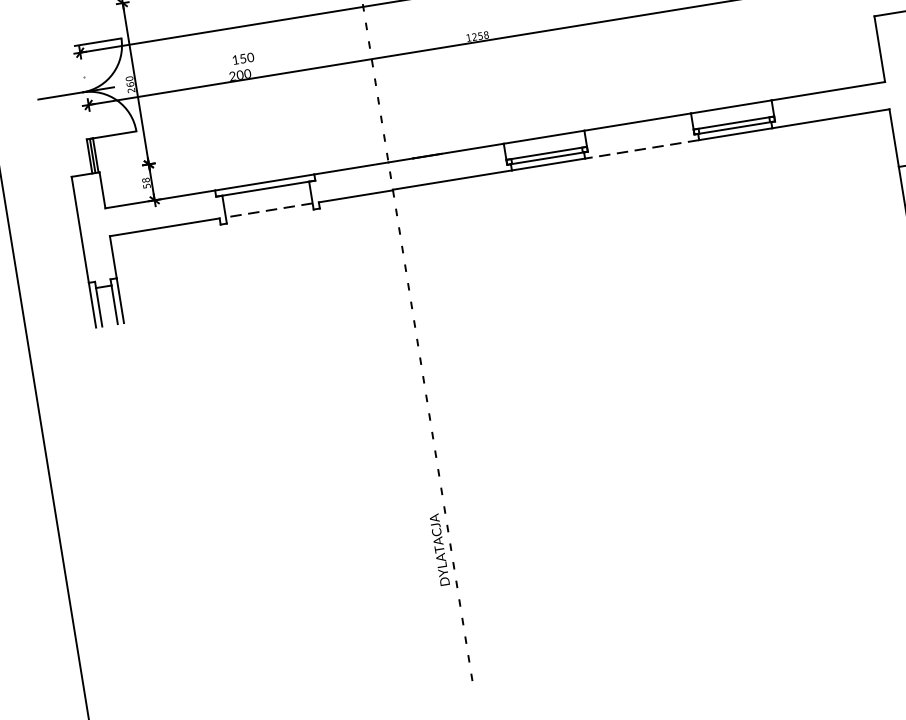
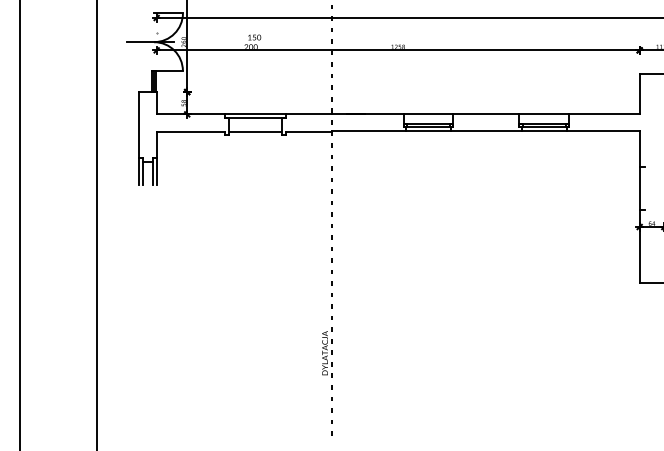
line: (640, 149) -> (485, 131), dashed -> solid
line: (269, 210) -> (255, 131), dashed -> solid

